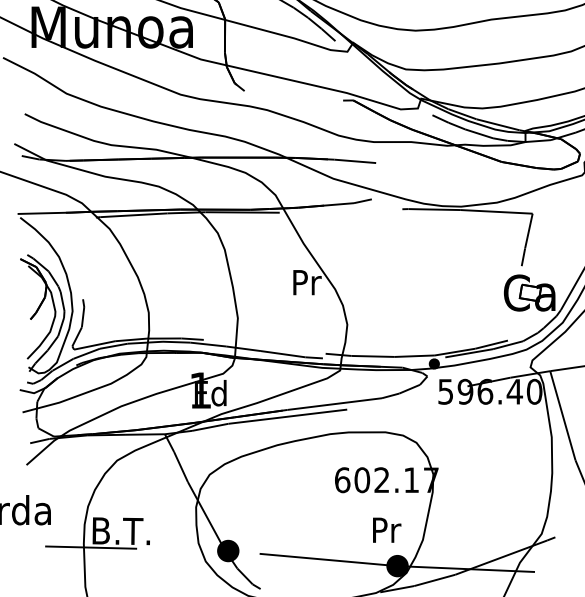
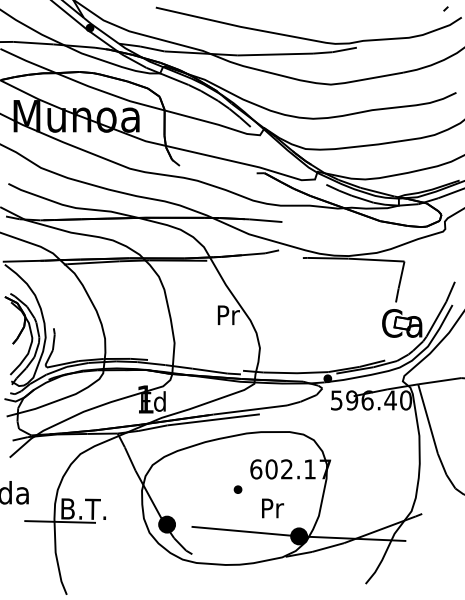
part: (318, 505) -> (237, 489), added
text: (387, 530) -> (273, 508), moved

